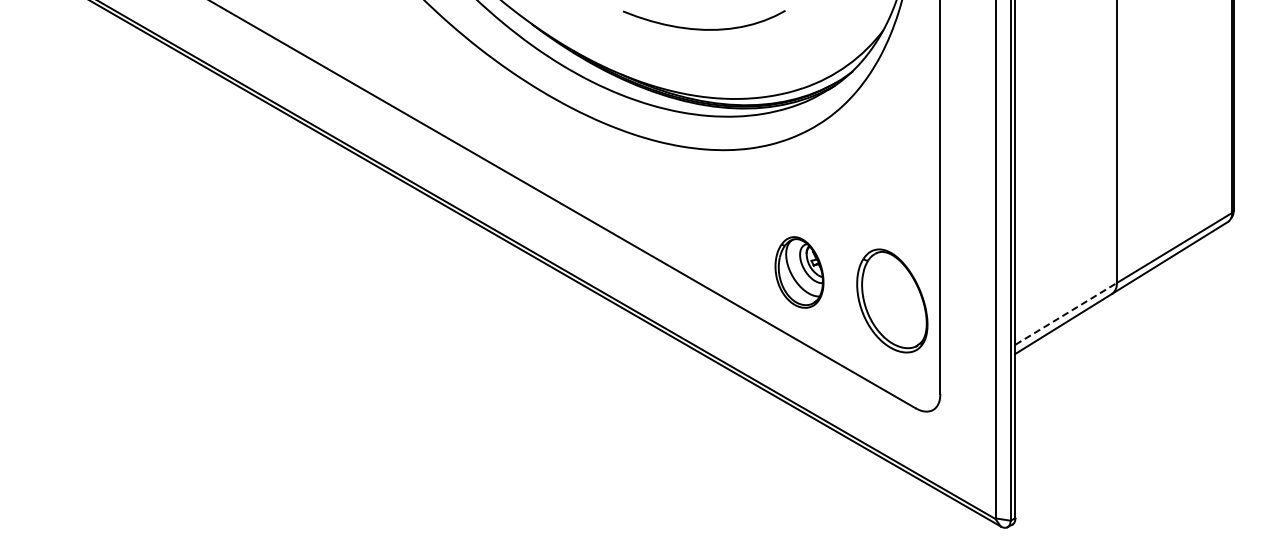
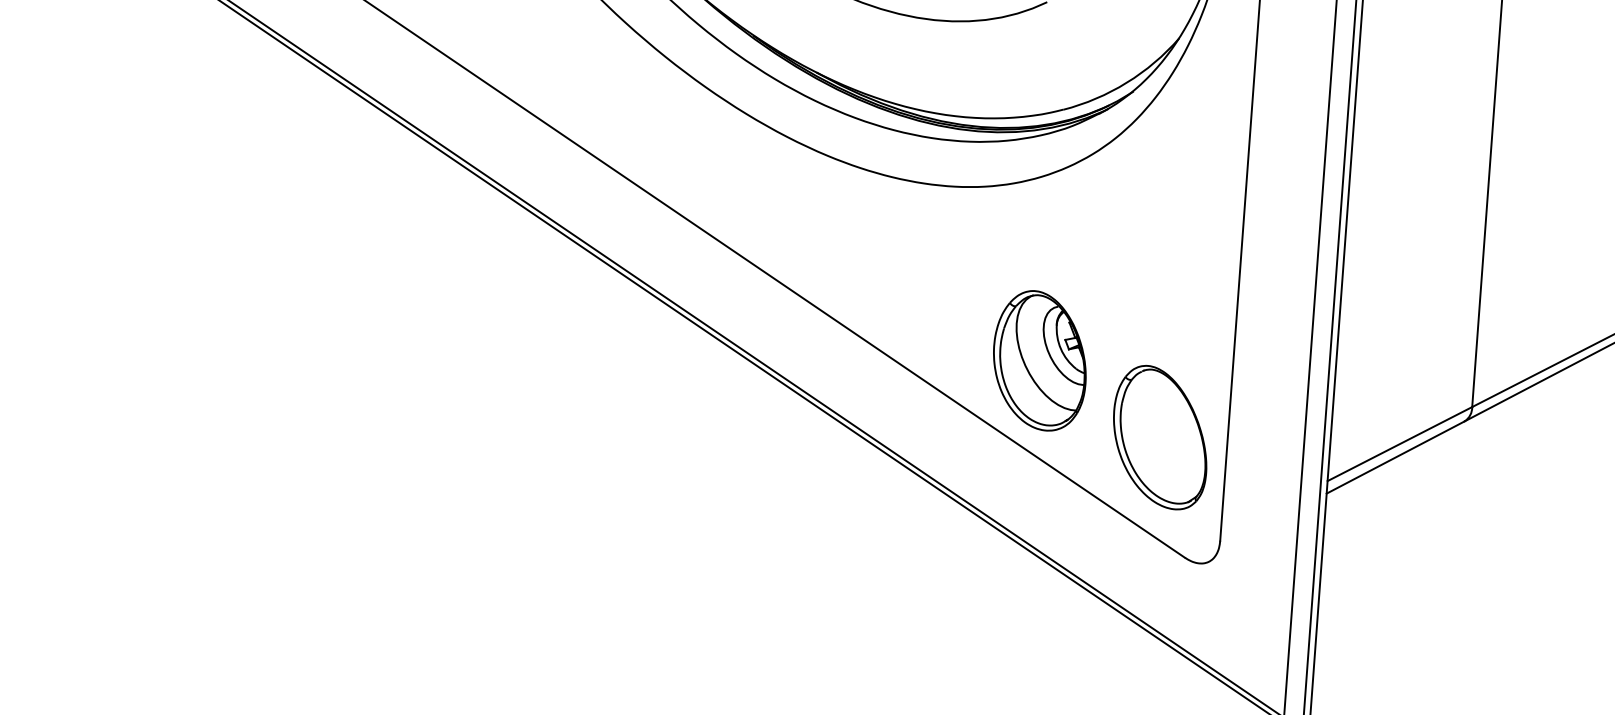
part: (799, 272) -> (1040, 360), size x1.43
part: (892, 300) -> (1160, 436), moved
line: (1066, 313) -> (1400, 443), dashed -> solid

